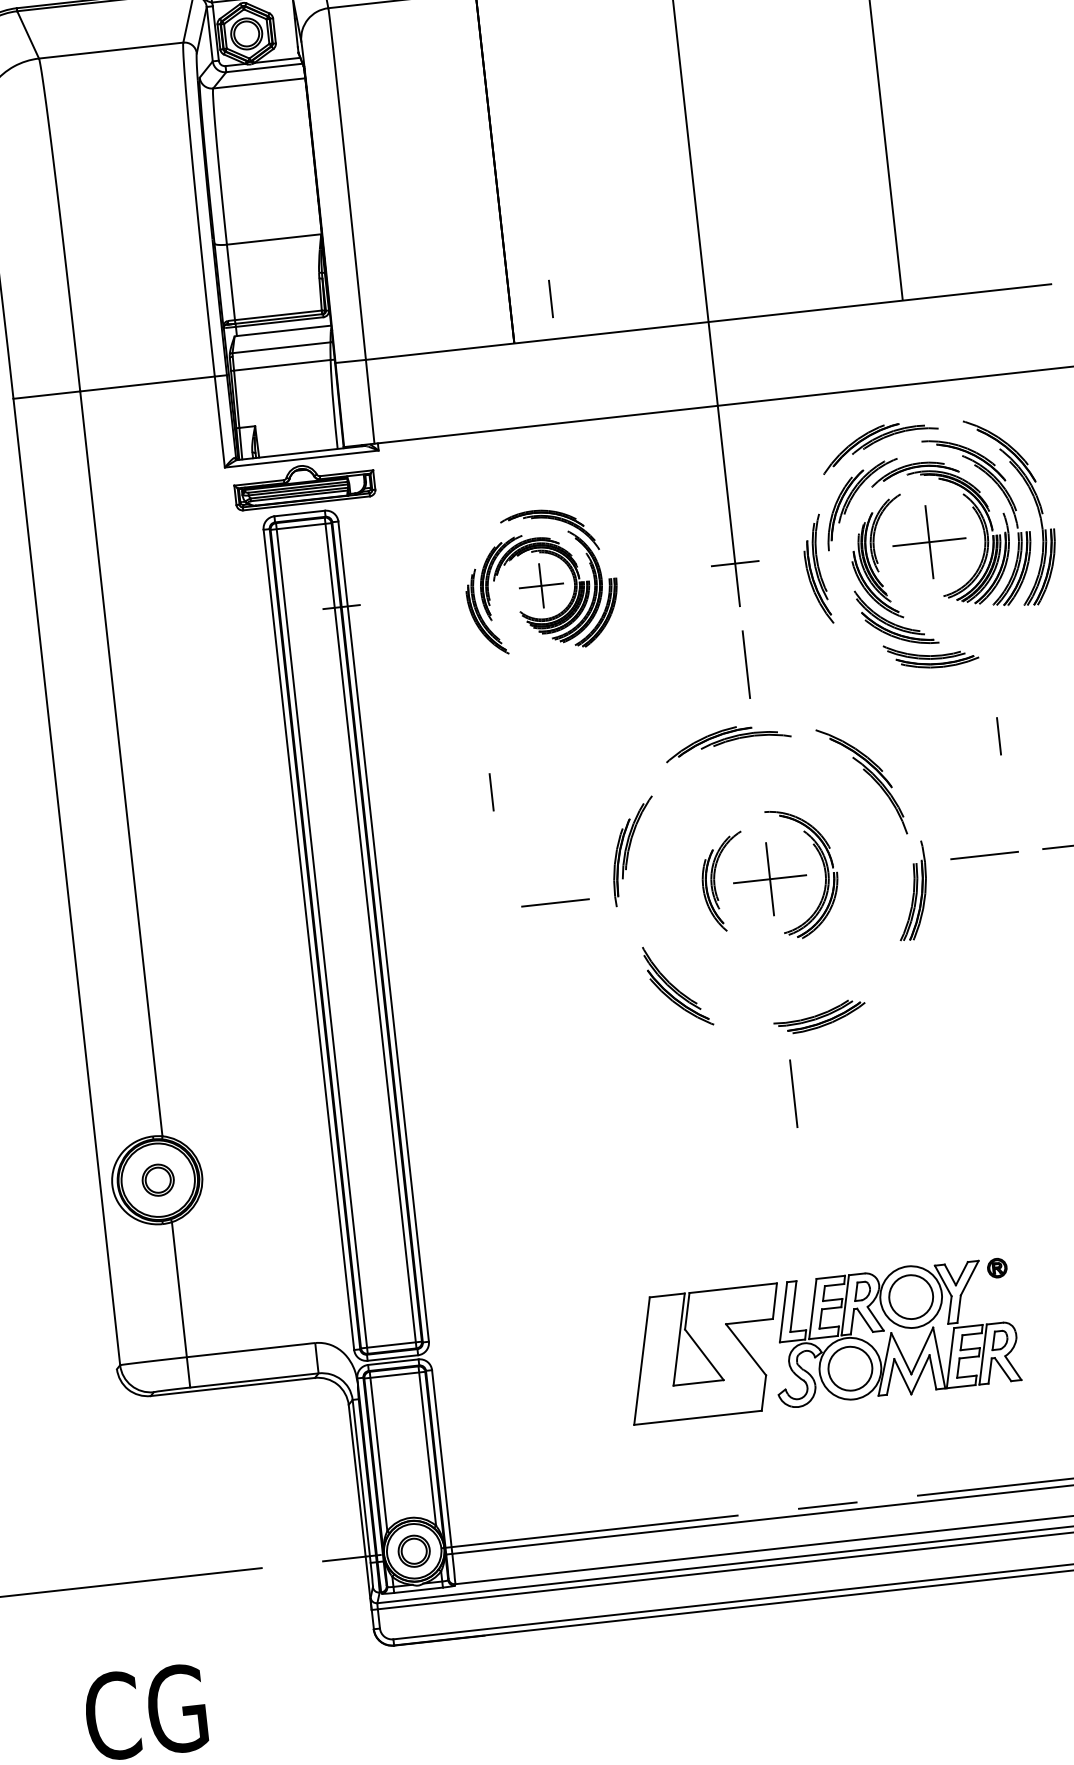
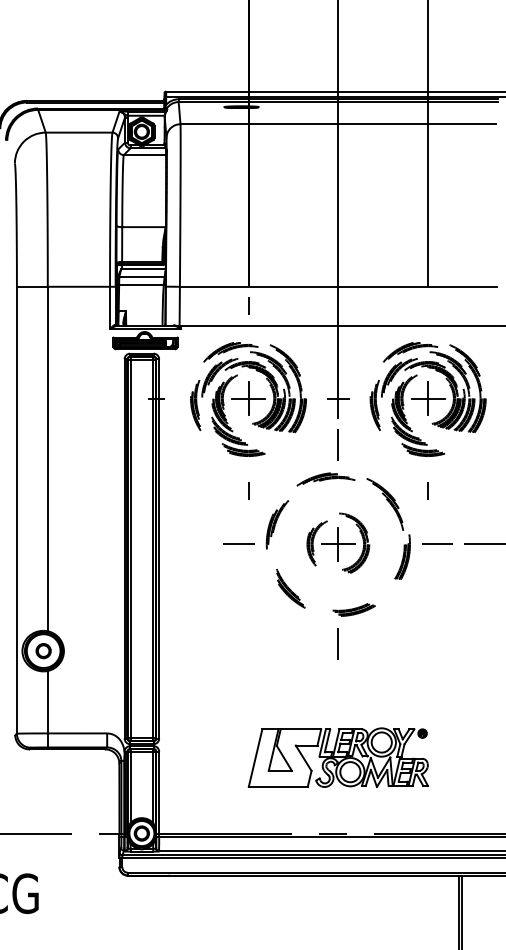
line: (550, 297) -> (248, 305), moved
part: (541, 587) -> (248, 399), size x1.67
line: (997, 736) -> (427, 490), moved
line: (491, 791) -> (248, 490), moved

